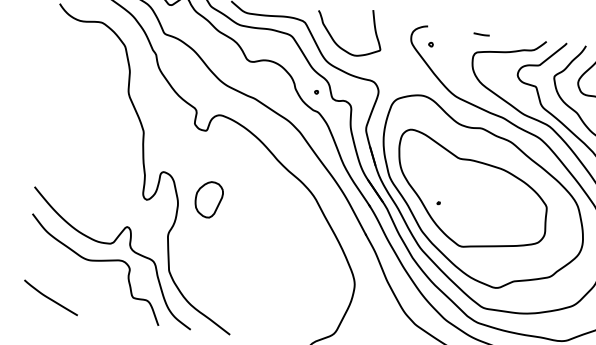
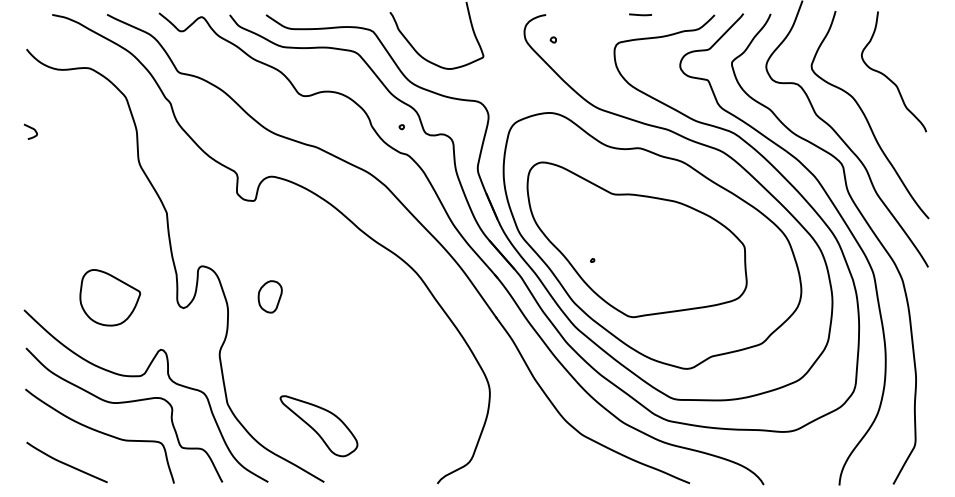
line: (481, 34) -> (640, 14), moved
curve: (56, 60) -> (32, 129), added
part: (95, 185) -> (109, 297), added
part: (208, 199) -> (269, 296), size x0.62
curve: (77, 280) -> (100, 433), added
part: (231, 295) -> (318, 426), added

